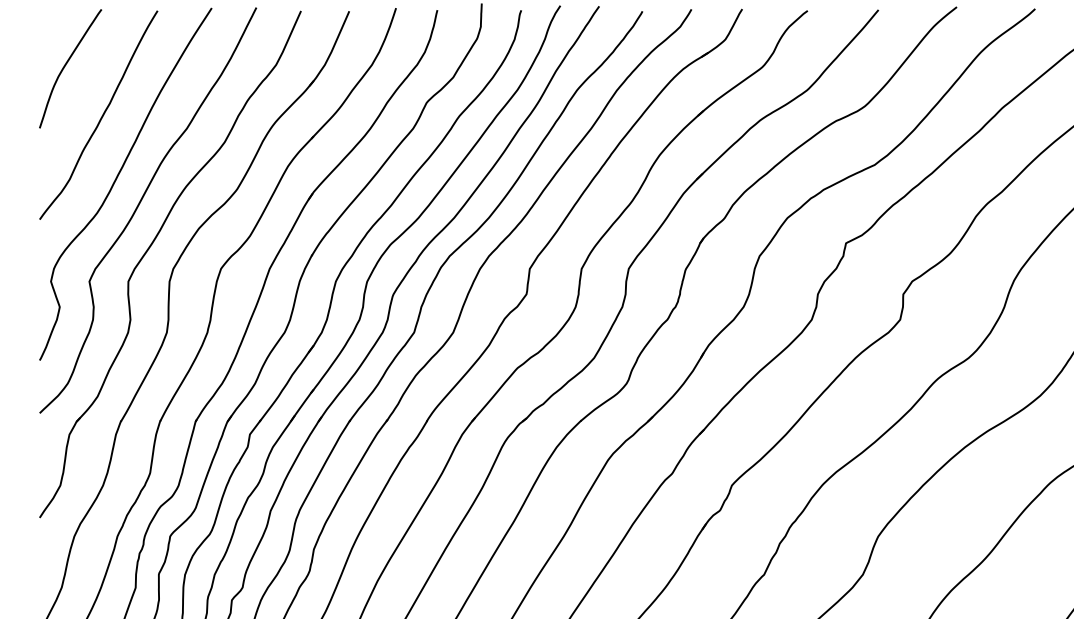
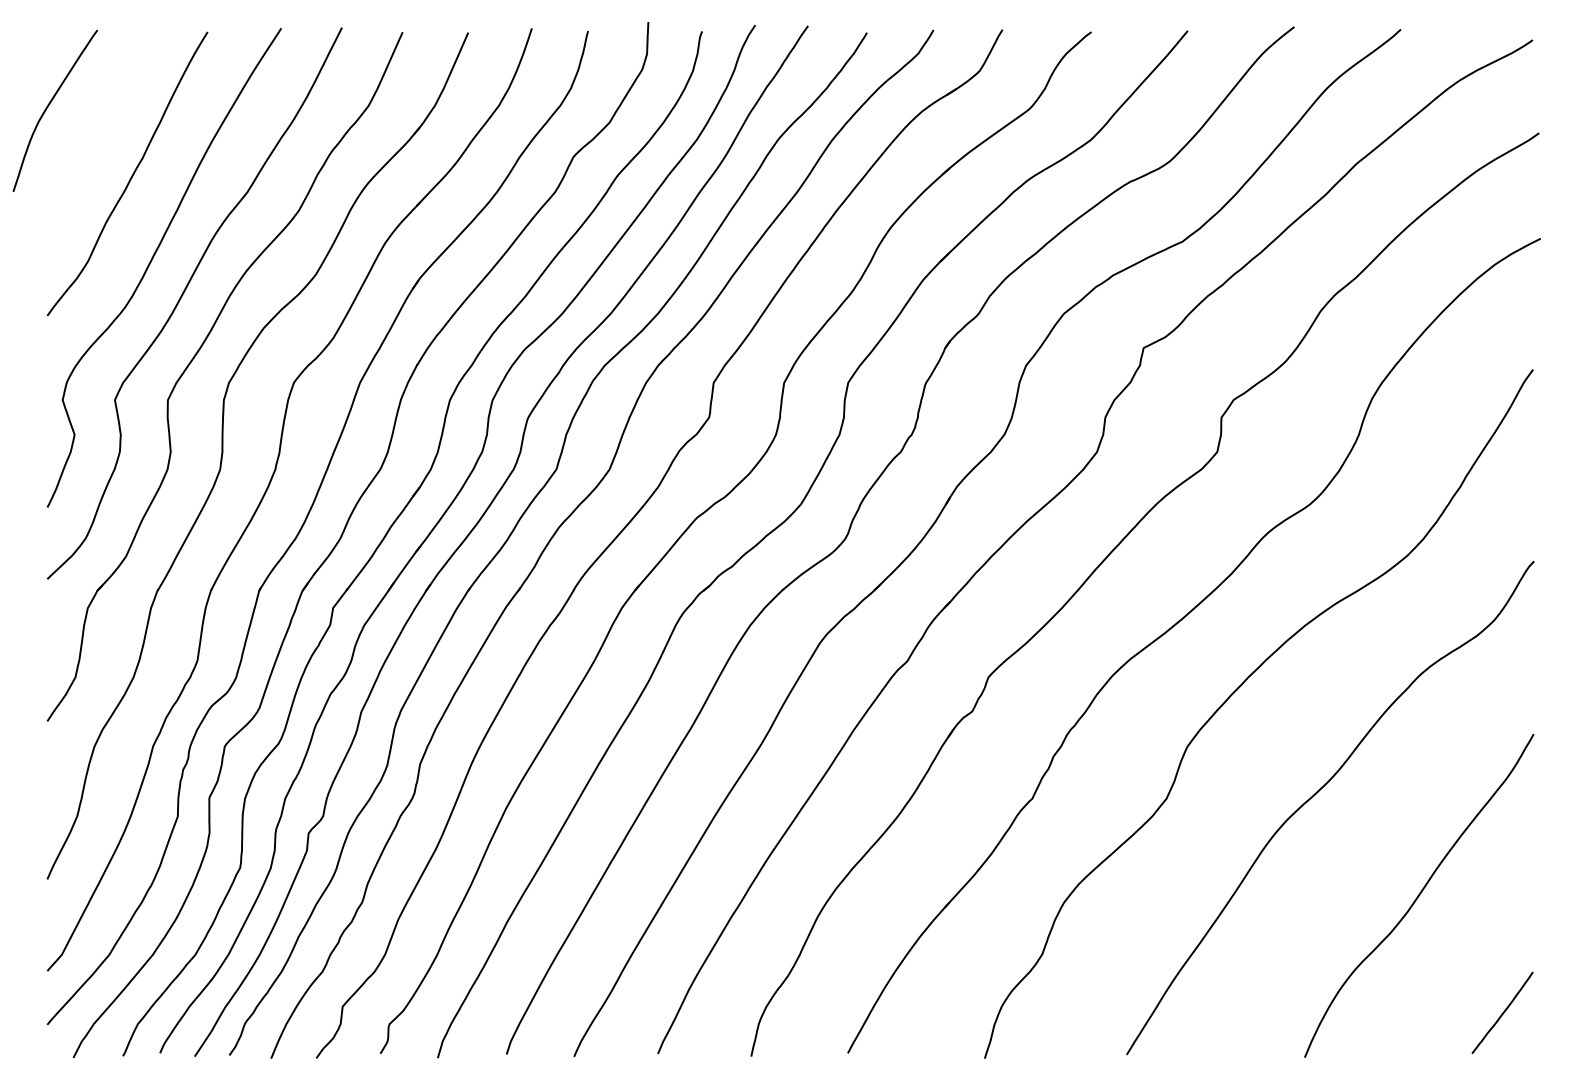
curve: (65, 66) -> (48, 107), moved

